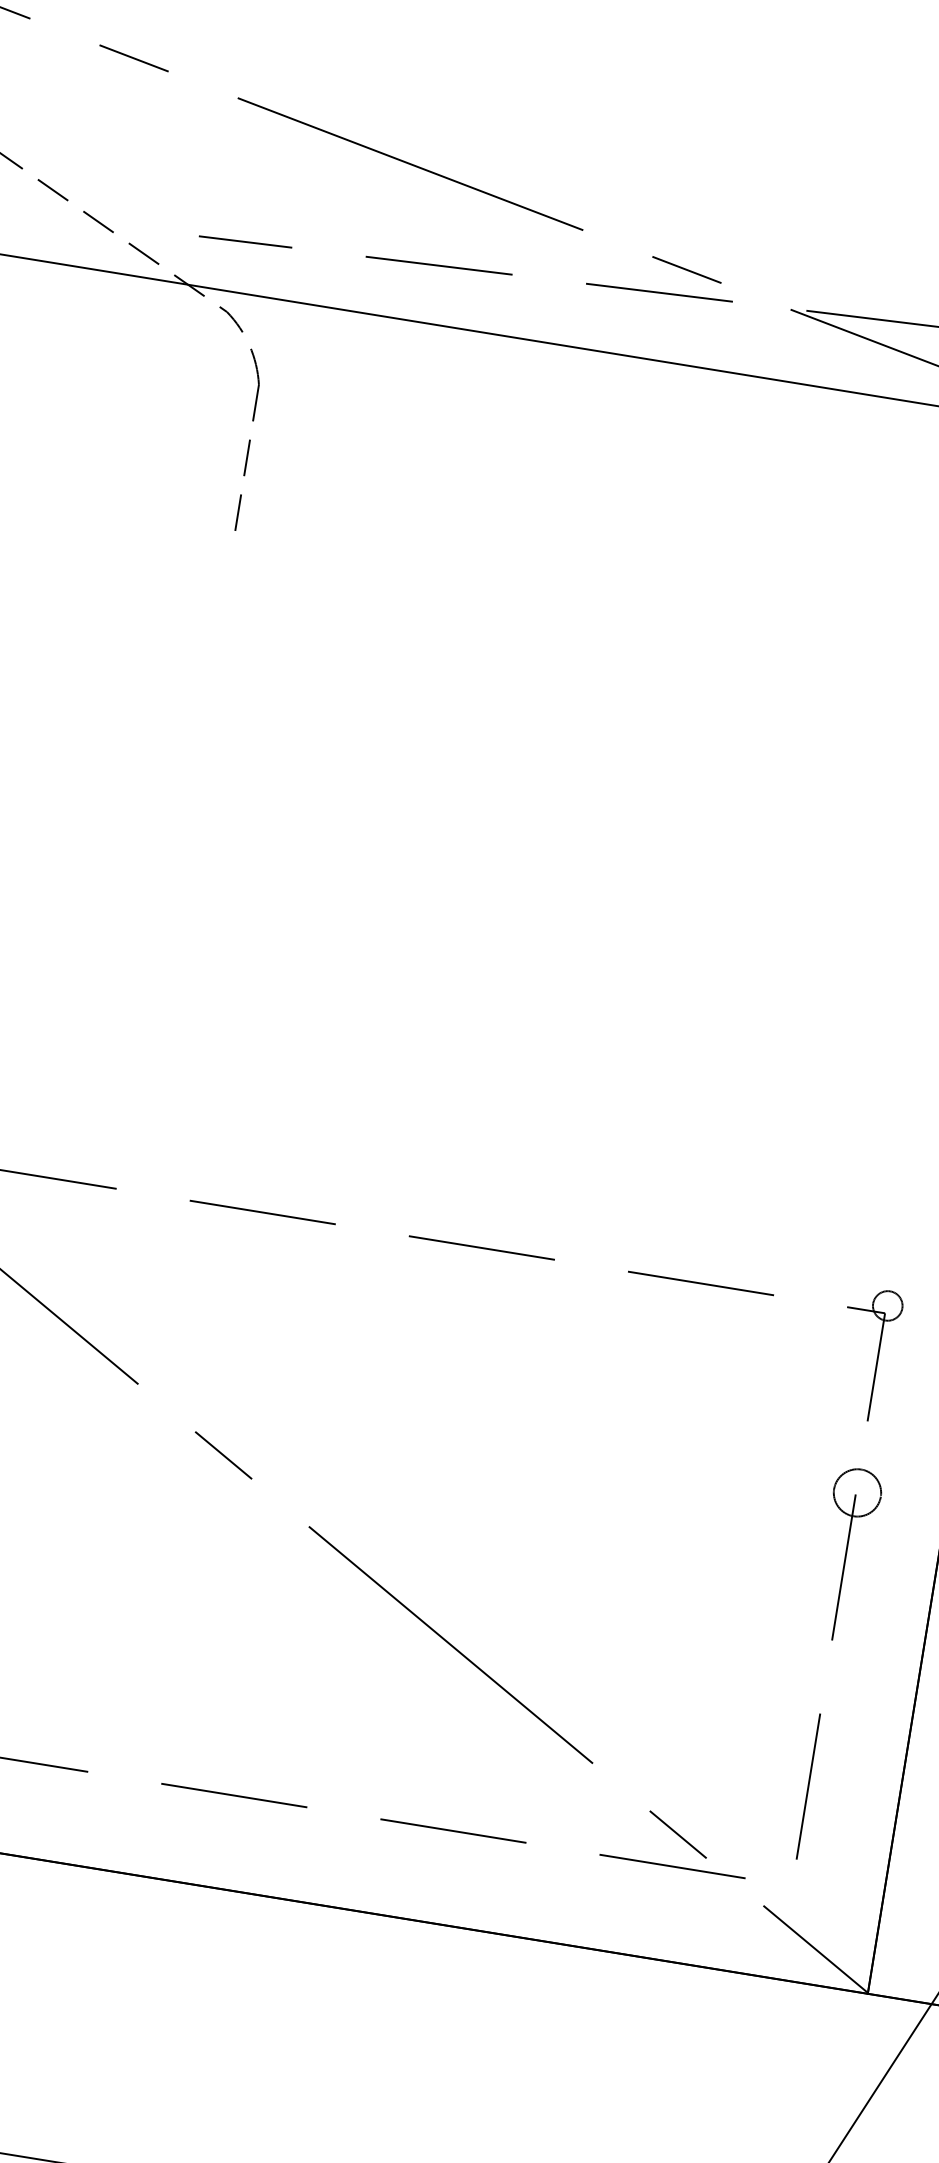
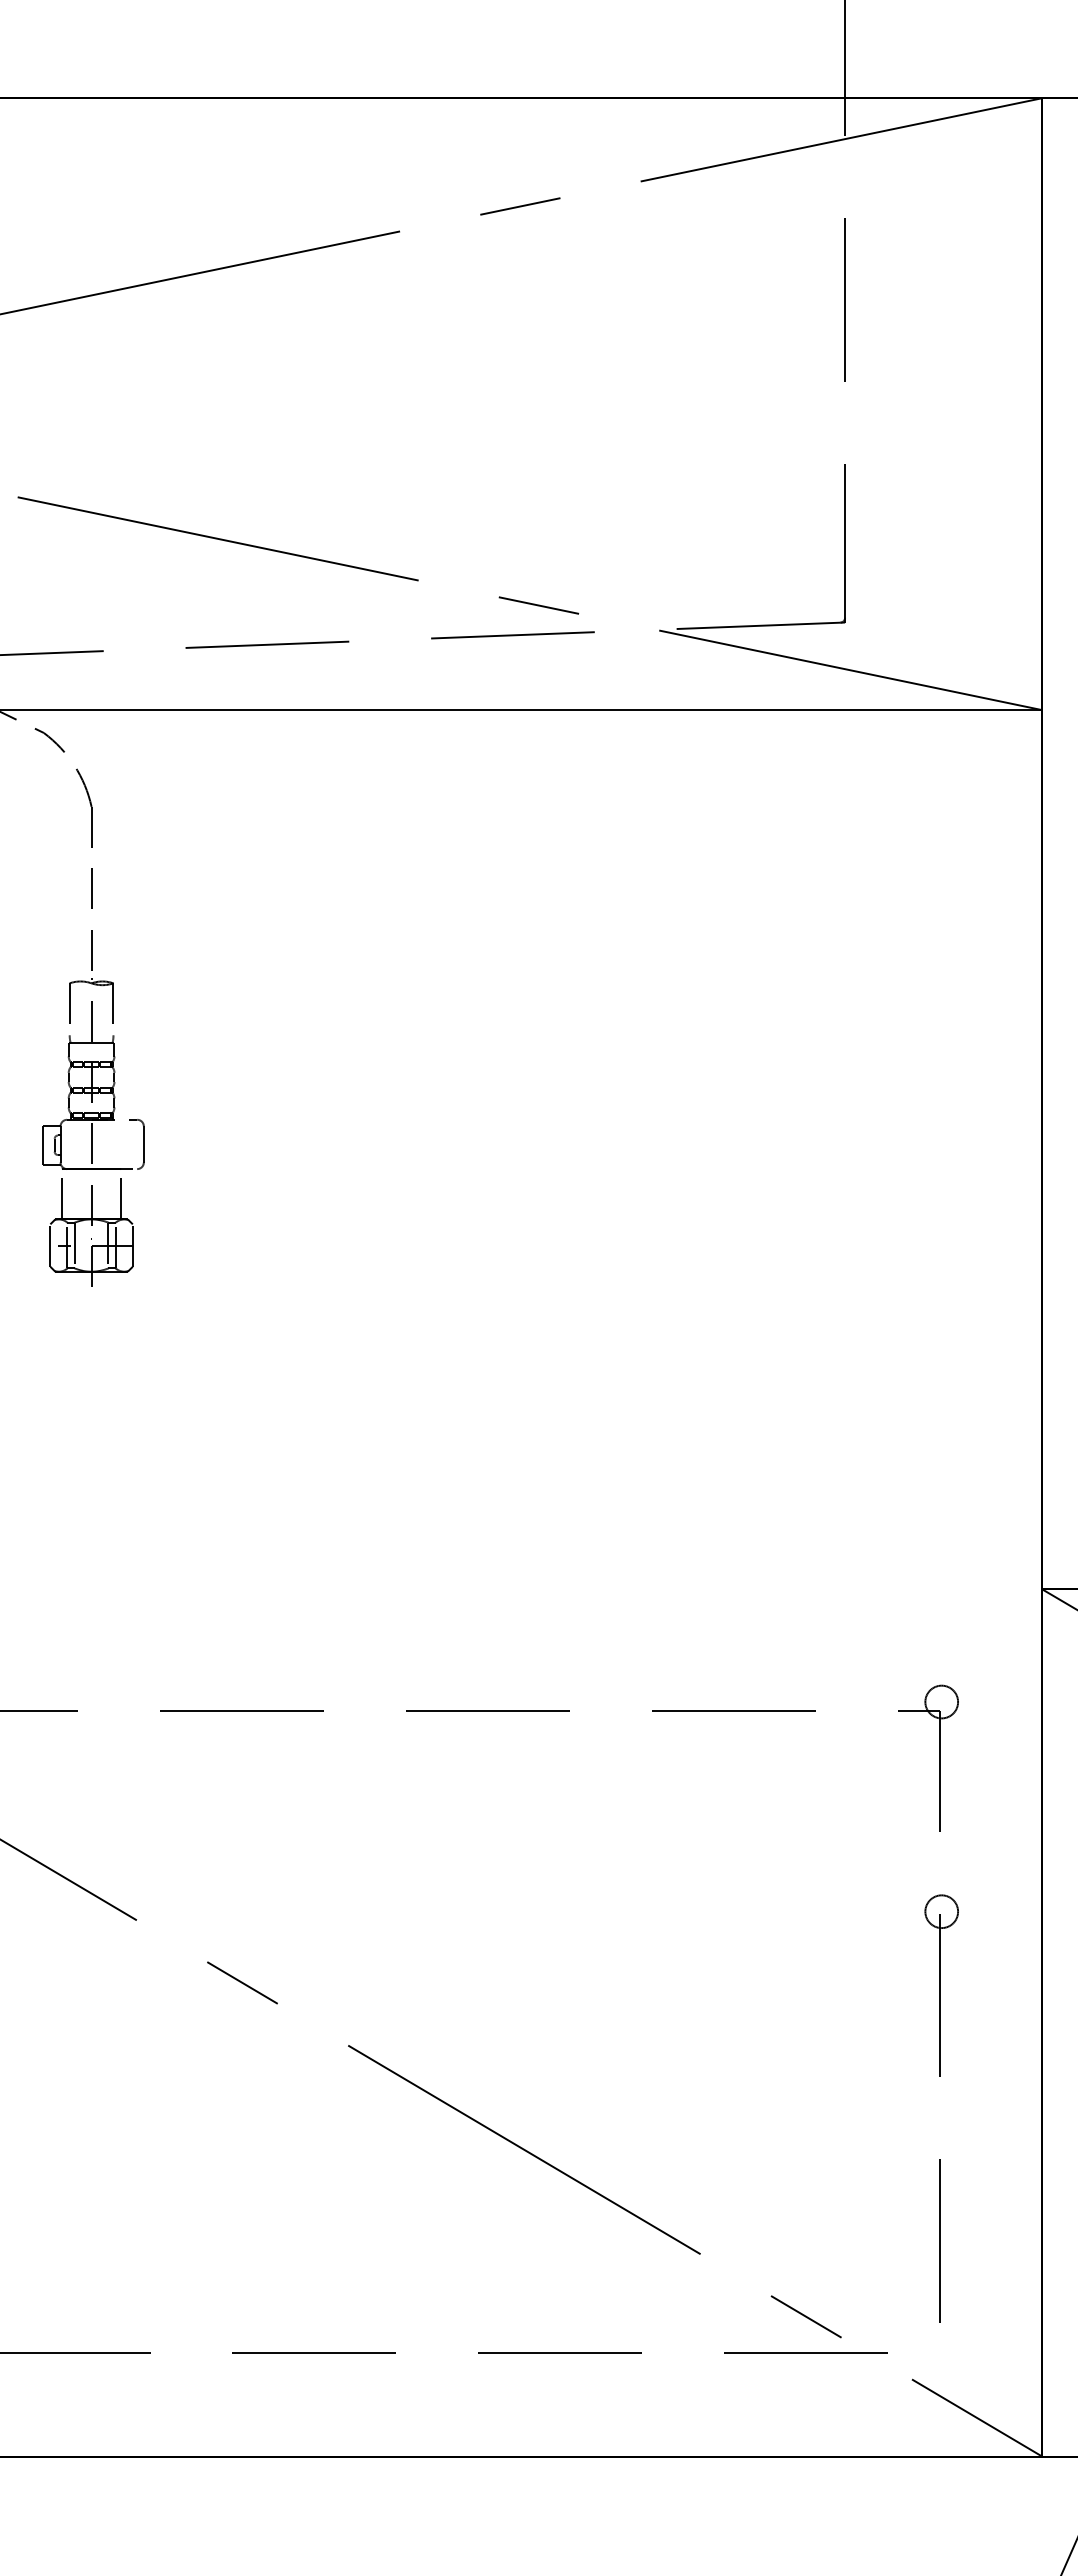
part: (213, 675) -> (93, 1132), added
circle: (857, 1492) -> (941, 1911), size x0.62

